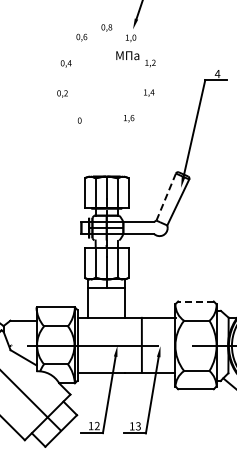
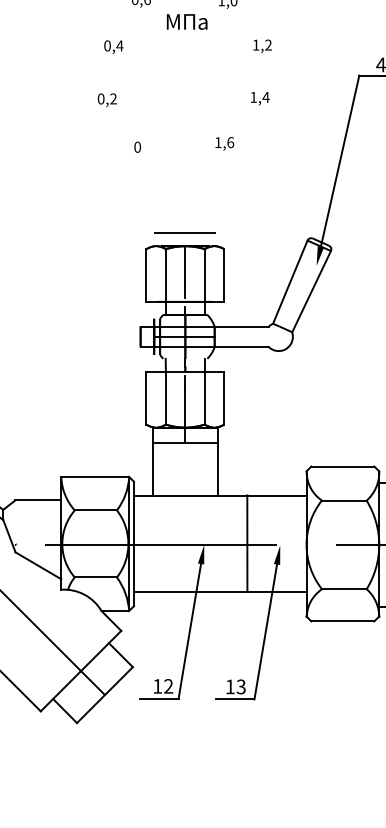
text: (127, 55) -> (186, 21), moved
line: (106, 169) -> (184, 233), added
line: (166, 197) -> (290, 282), dashed -> solid
line: (195, 301) -> (342, 466), dashed -> solid

